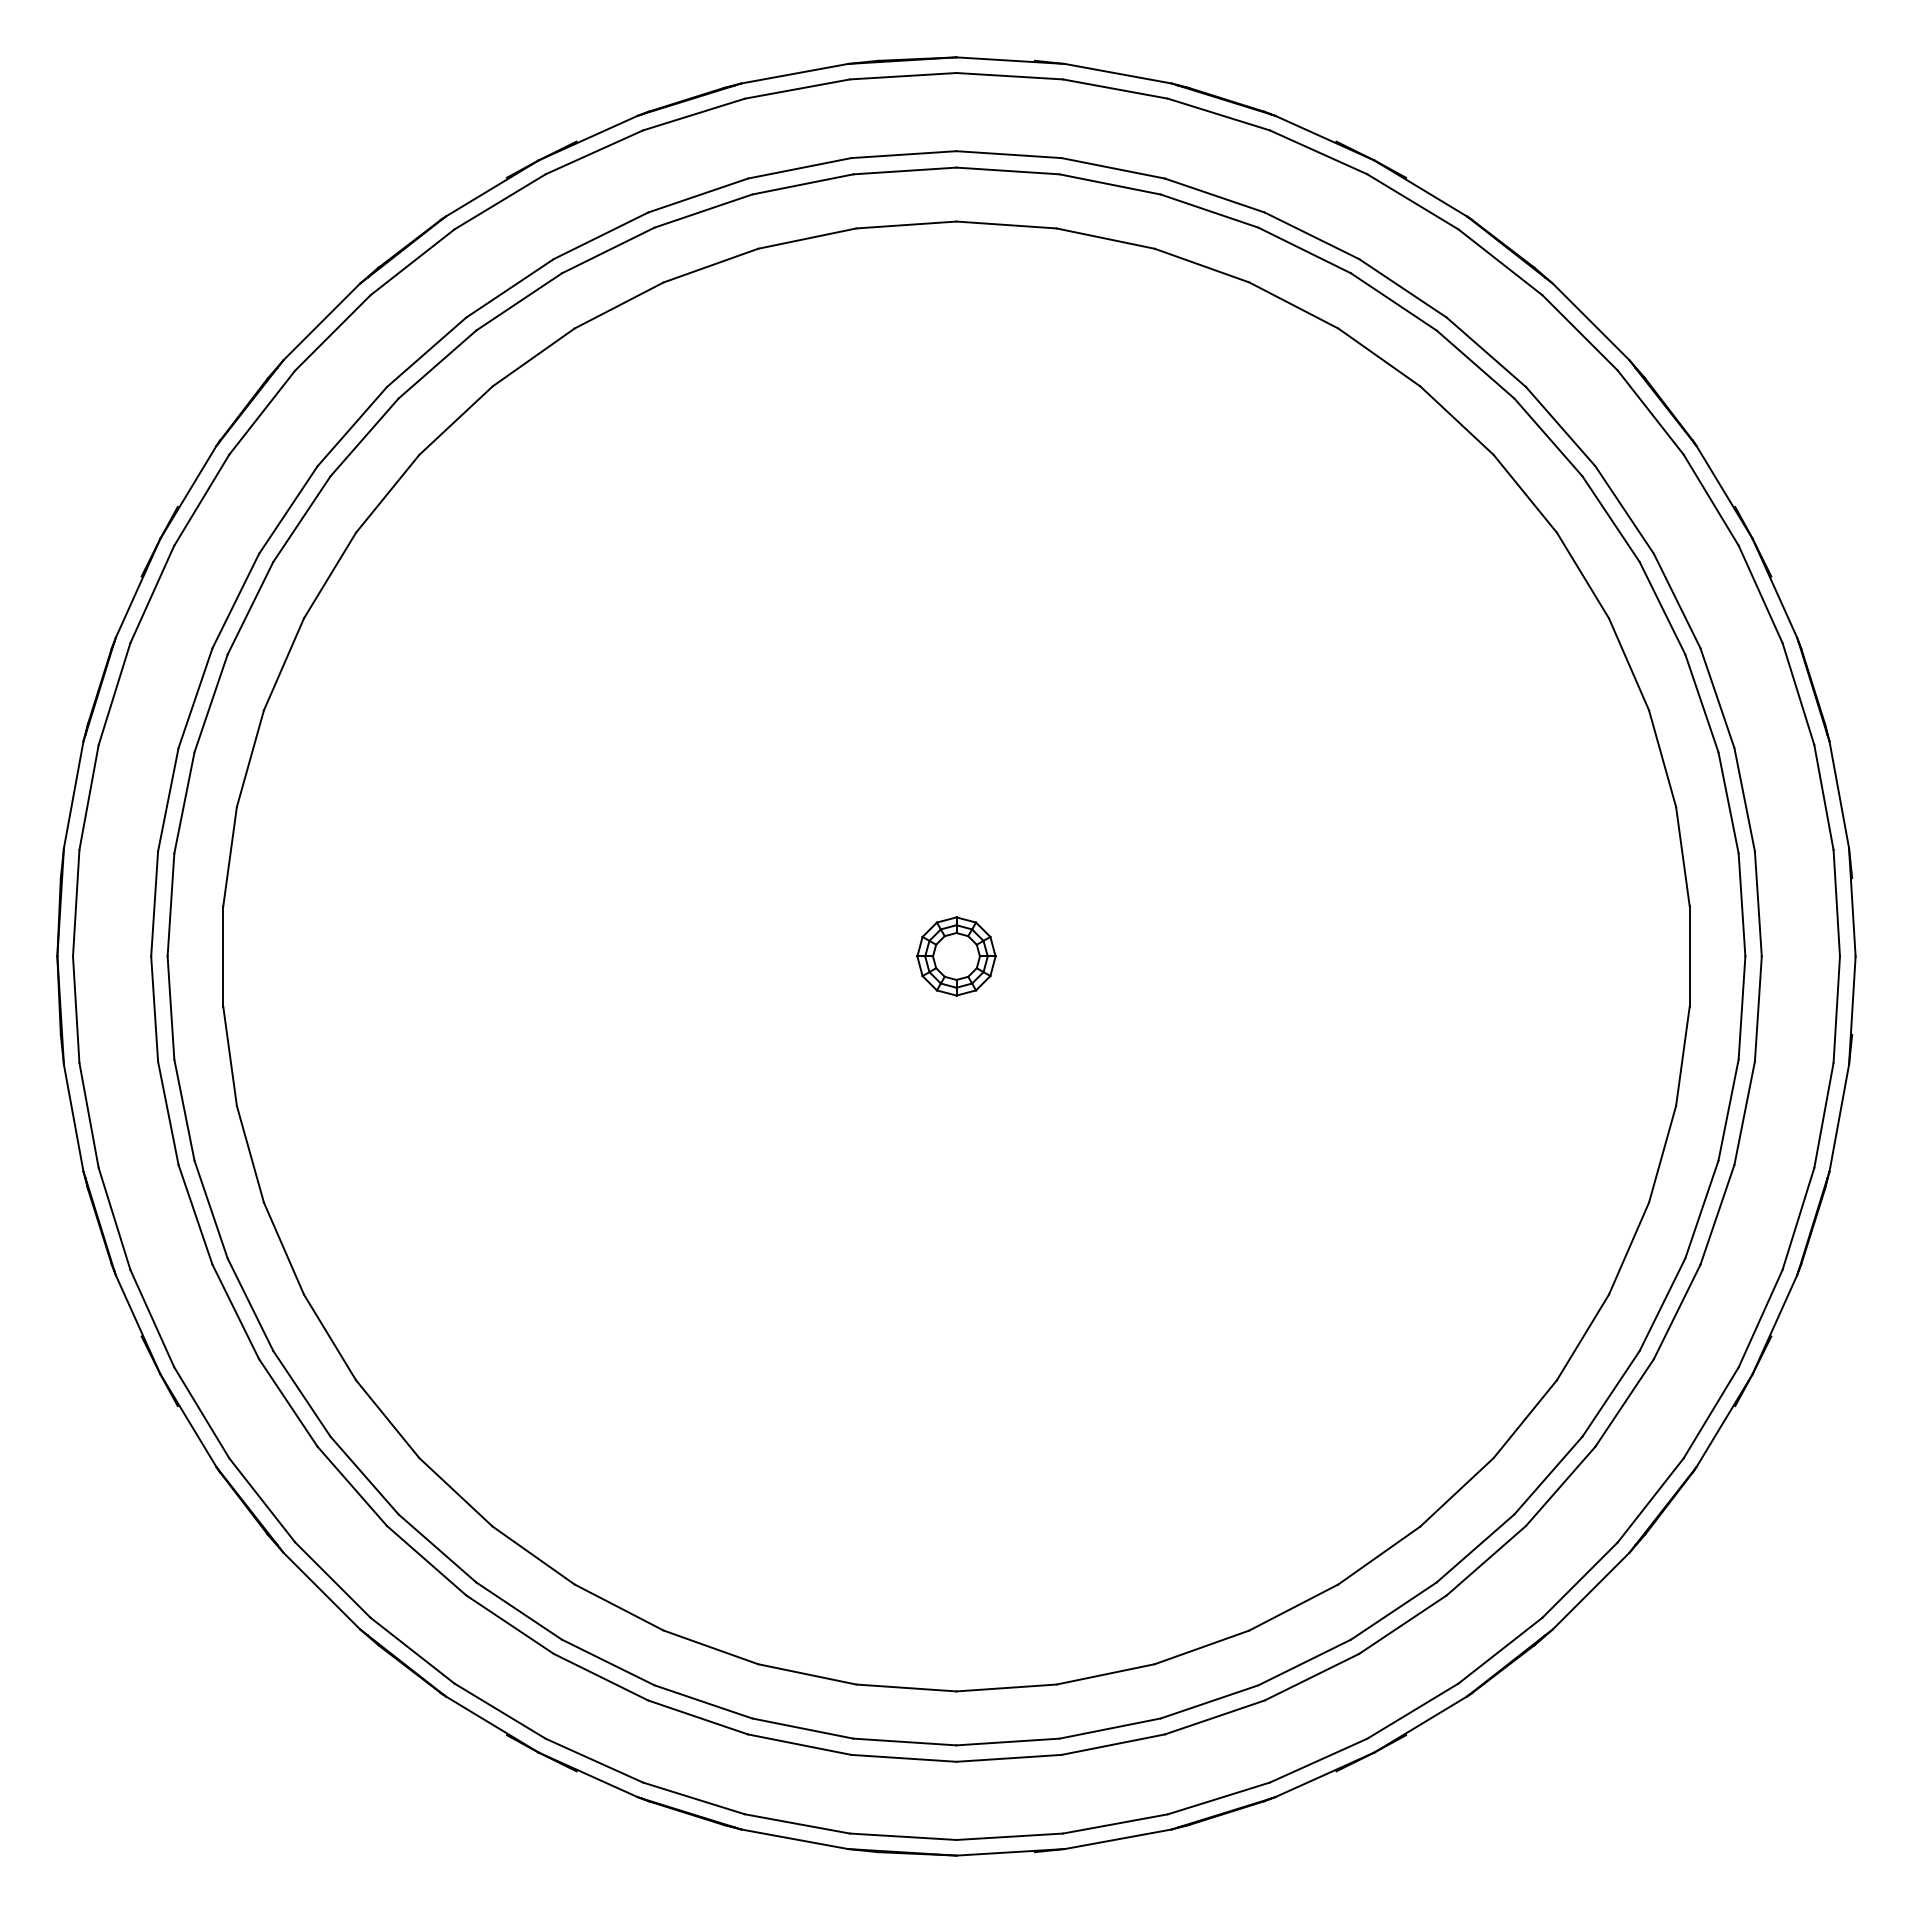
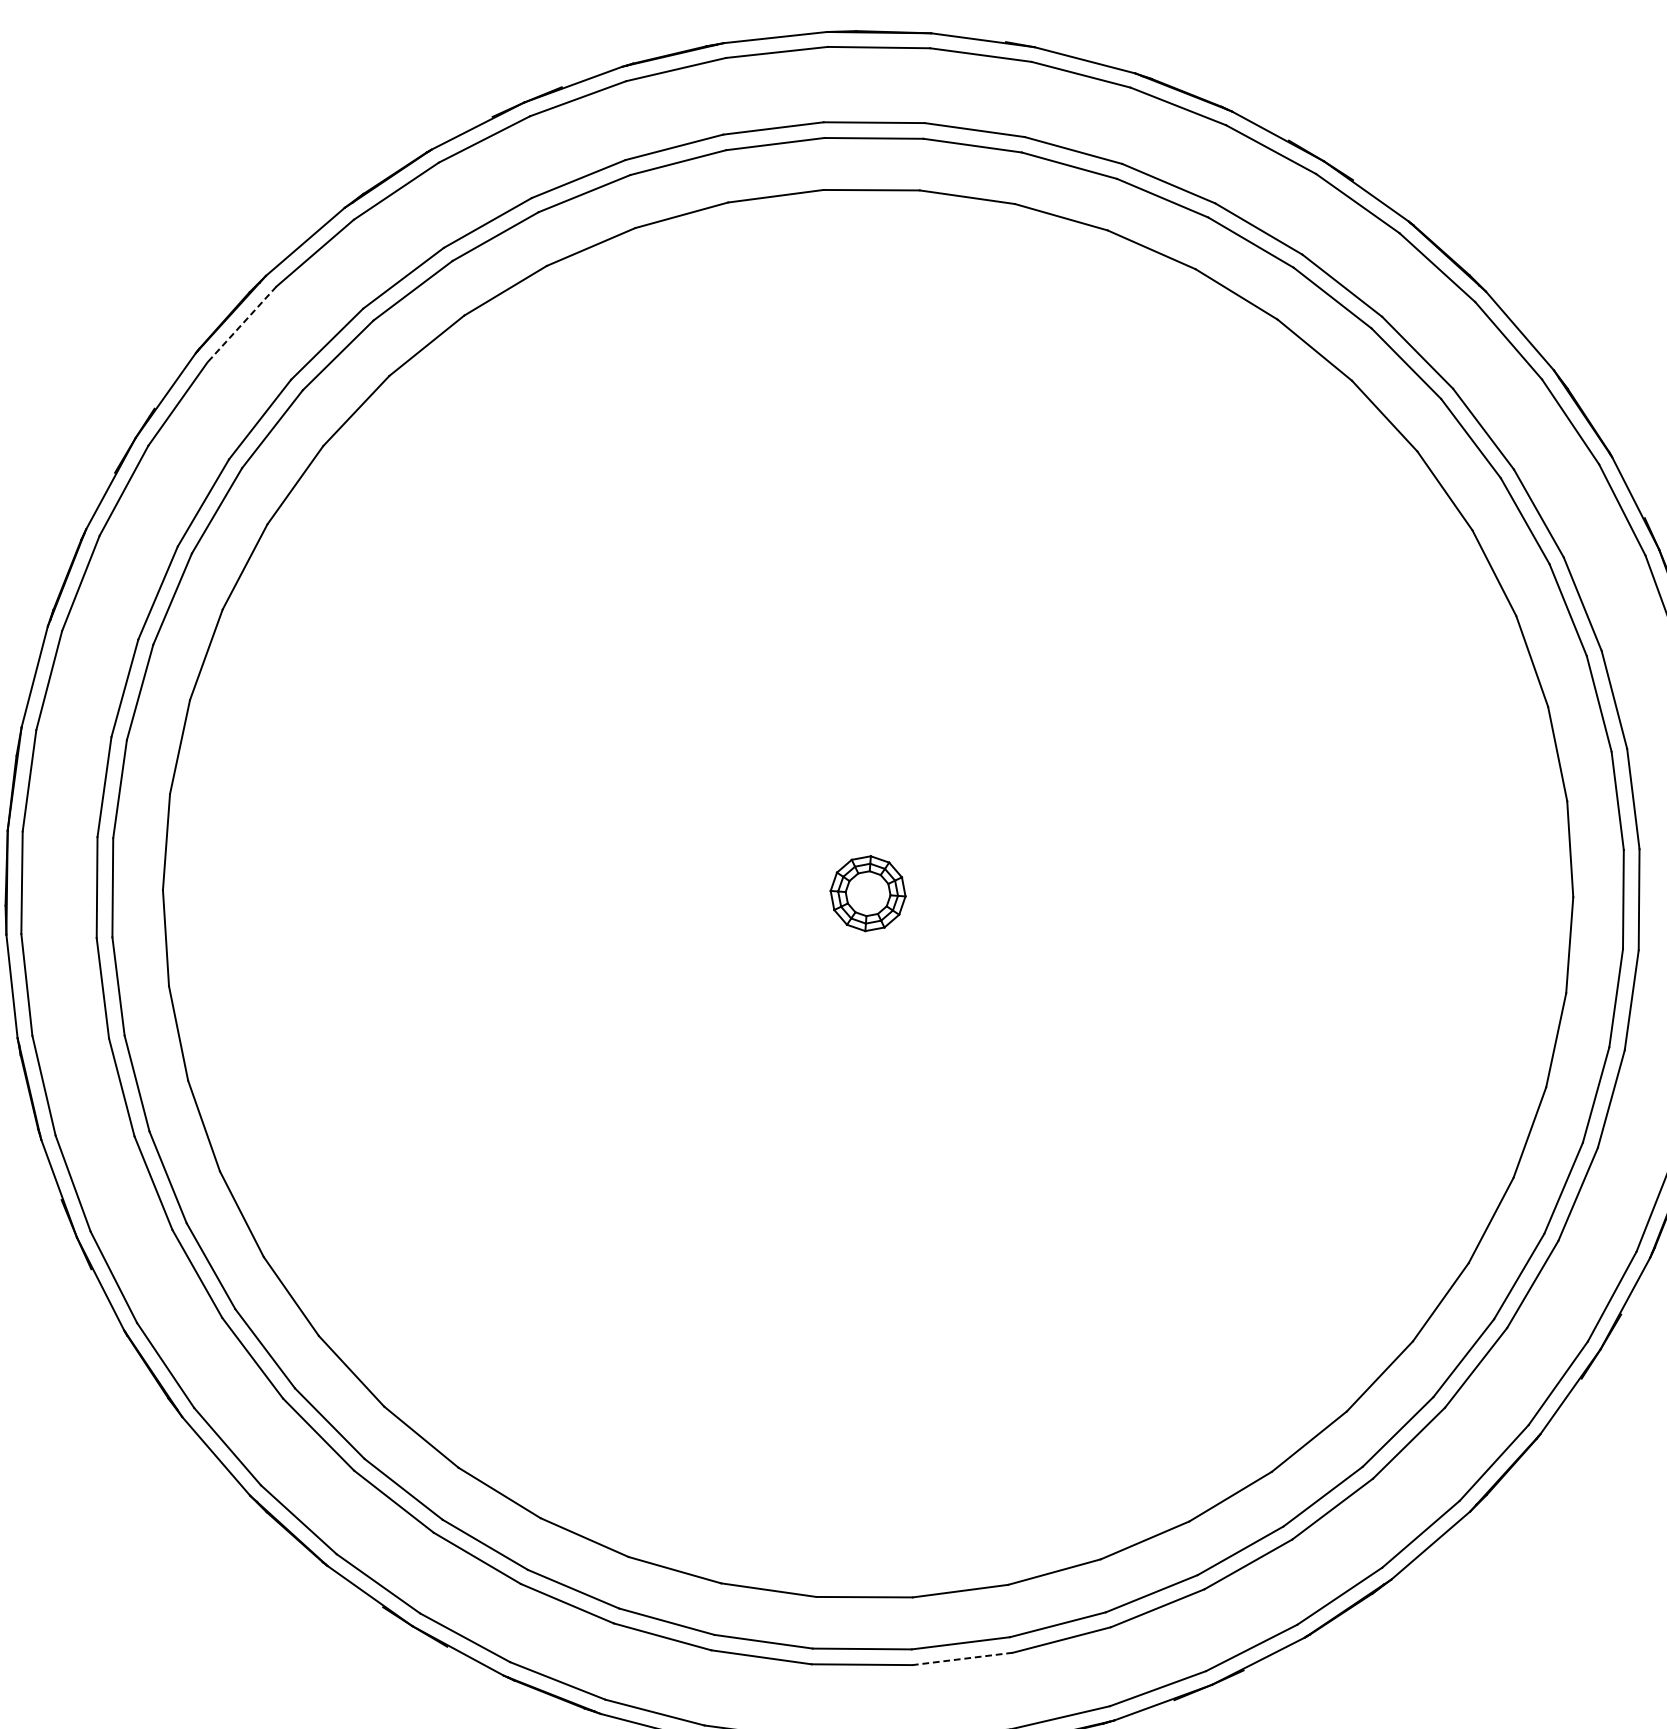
line: (262, 412) -> (242, 324), solid -> dashed
line: (1113, 1744) -> (962, 1658), solid -> dashed

